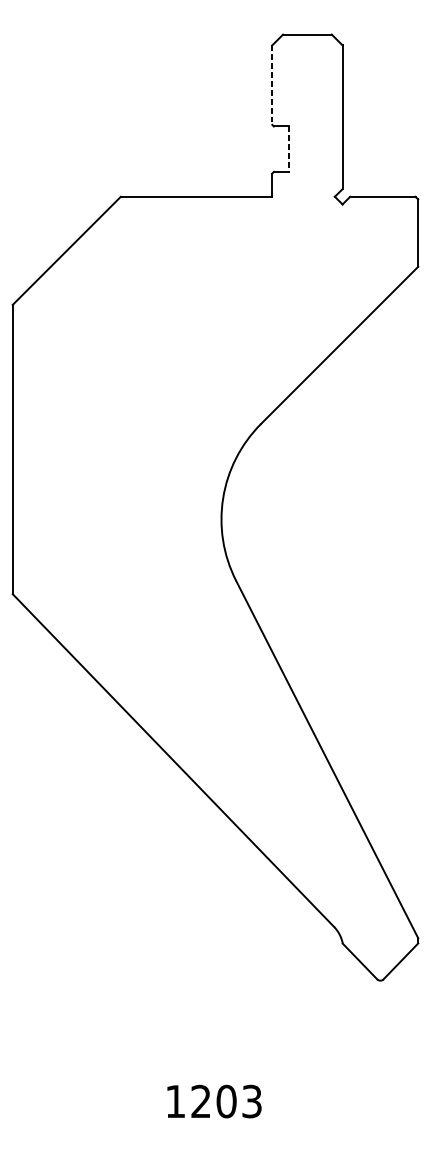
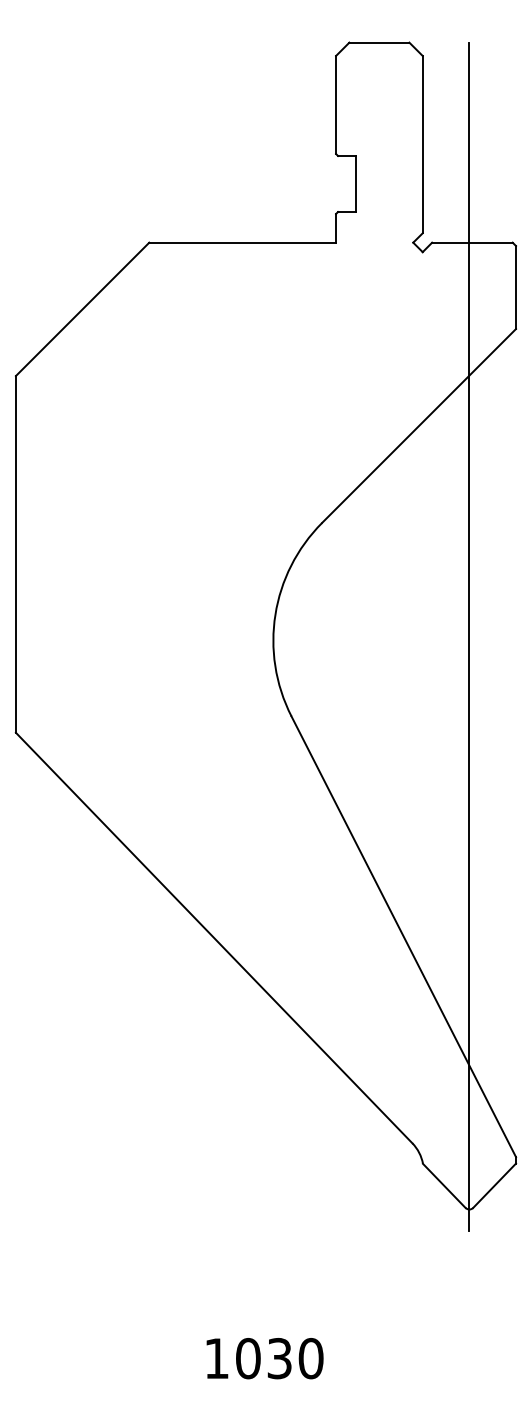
line: (272, 85) -> (336, 105), dashed -> solid
line: (288, 149) -> (356, 184), dashed -> solid
line: (380, 516) -> (469, 637), added
text: (226, 1101) -> (279, 1358), 1203 -> 1030

